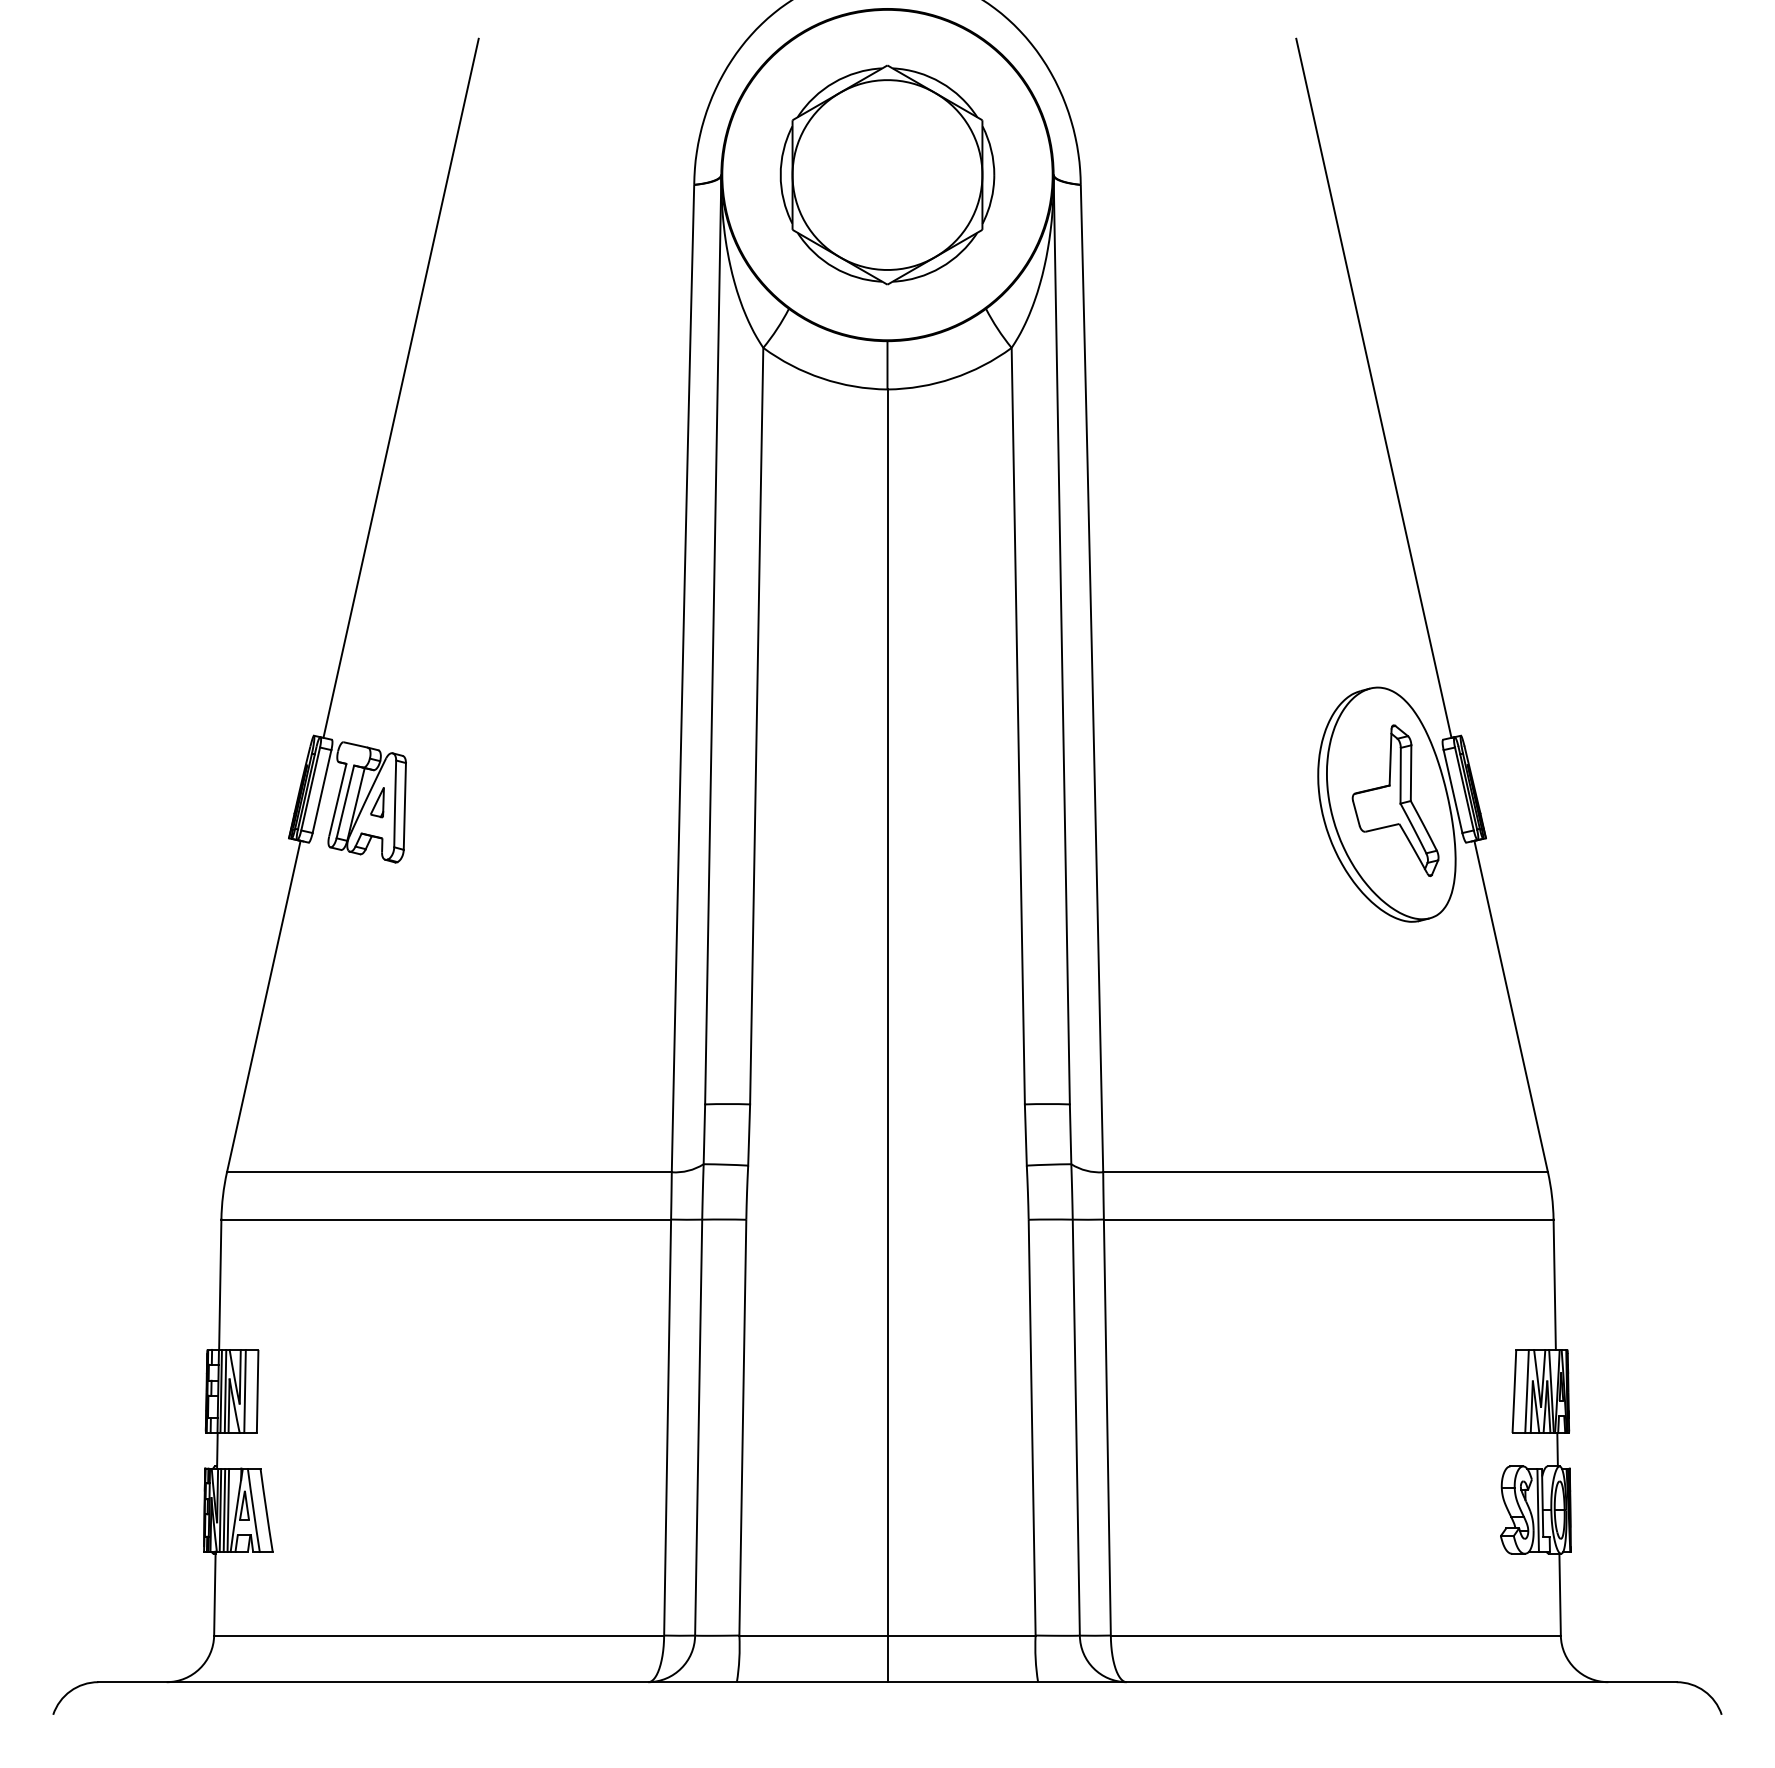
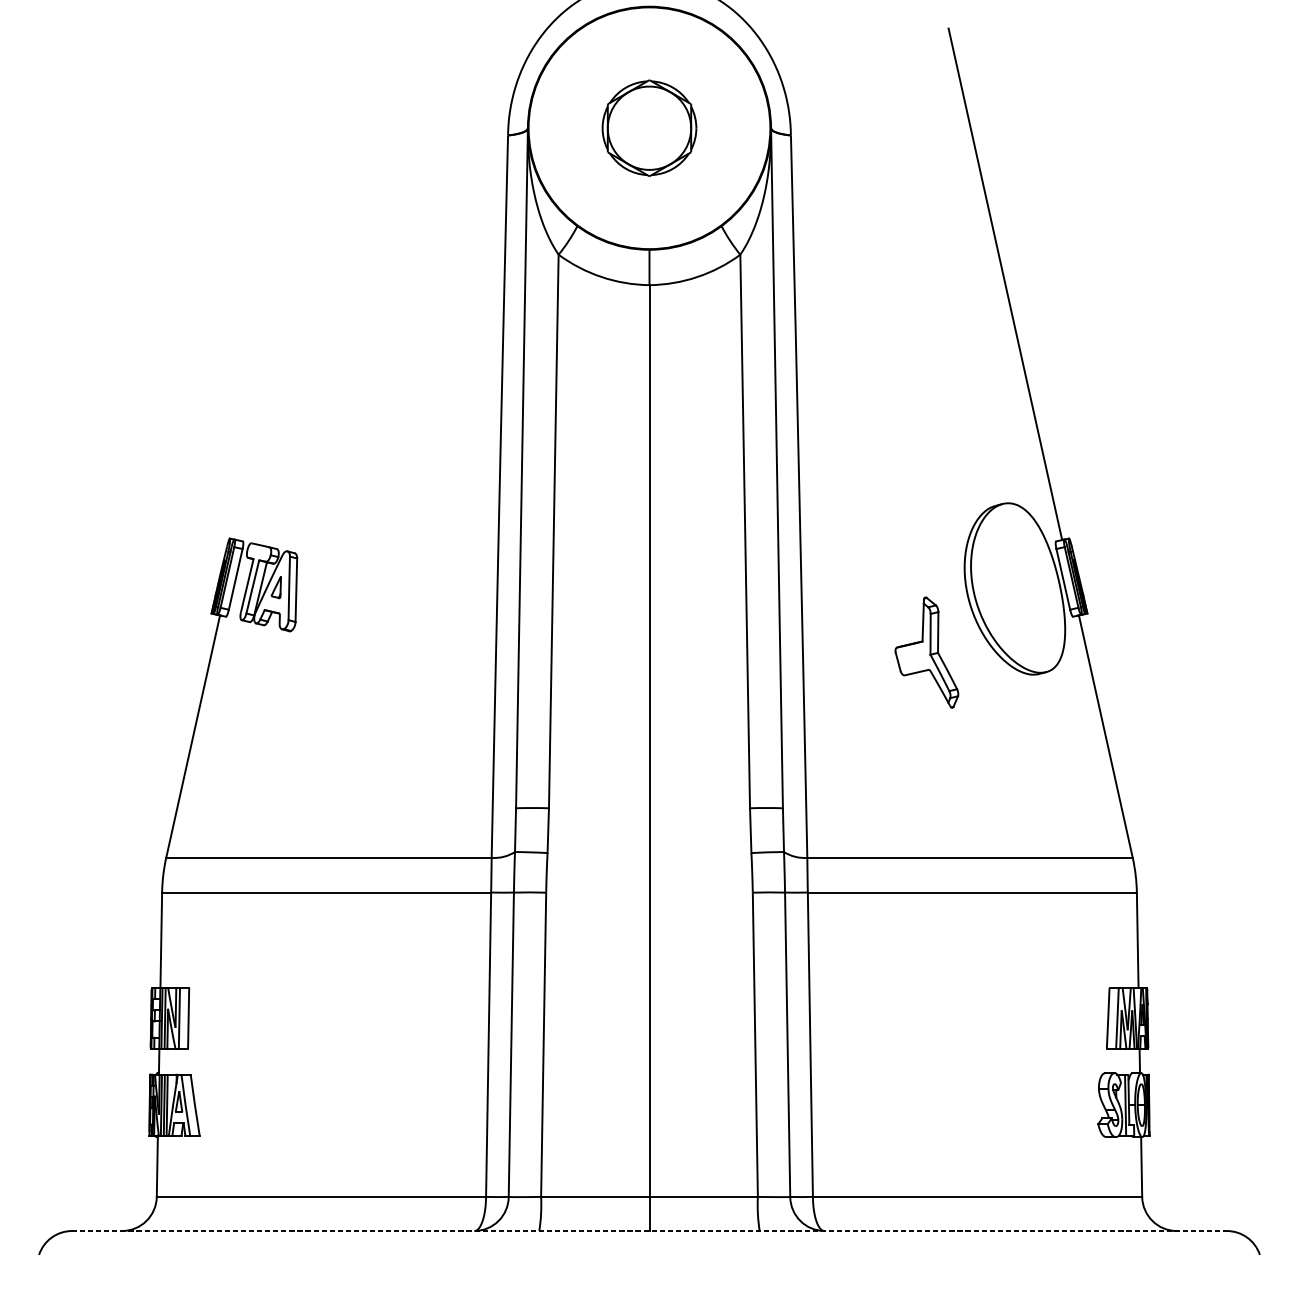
part: (887, 174) -> (649, 127), size x0.6
line: (400, 387) -> (293, 283), removed
part: (1395, 800) -> (926, 652), moved
line: (887, 1682) -> (649, 1231), solid -> dashed

